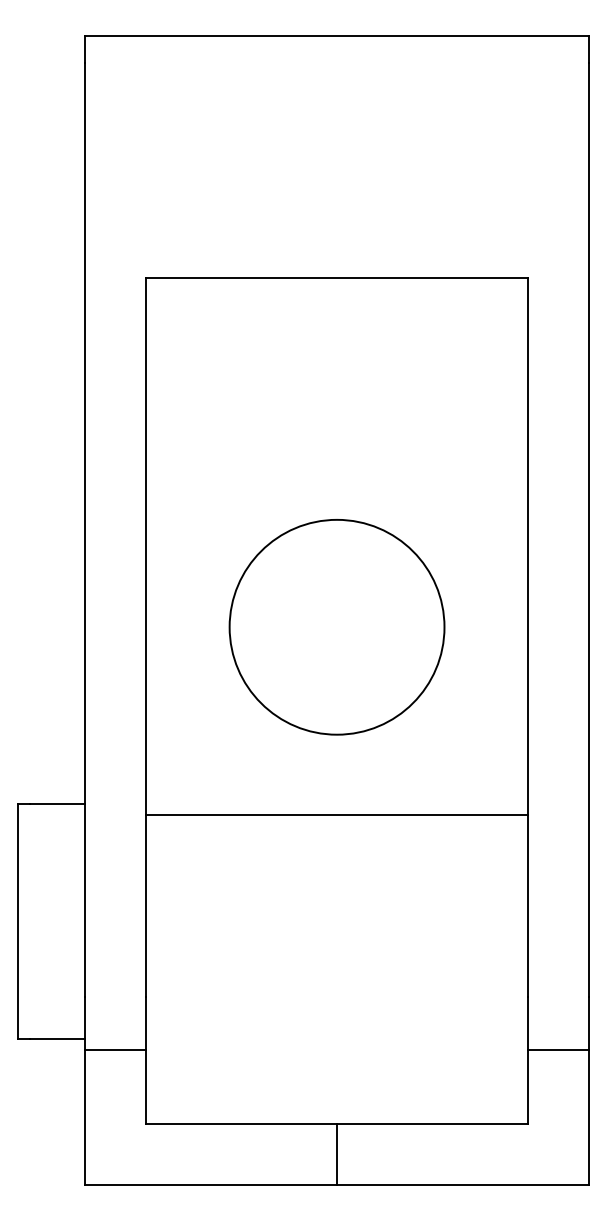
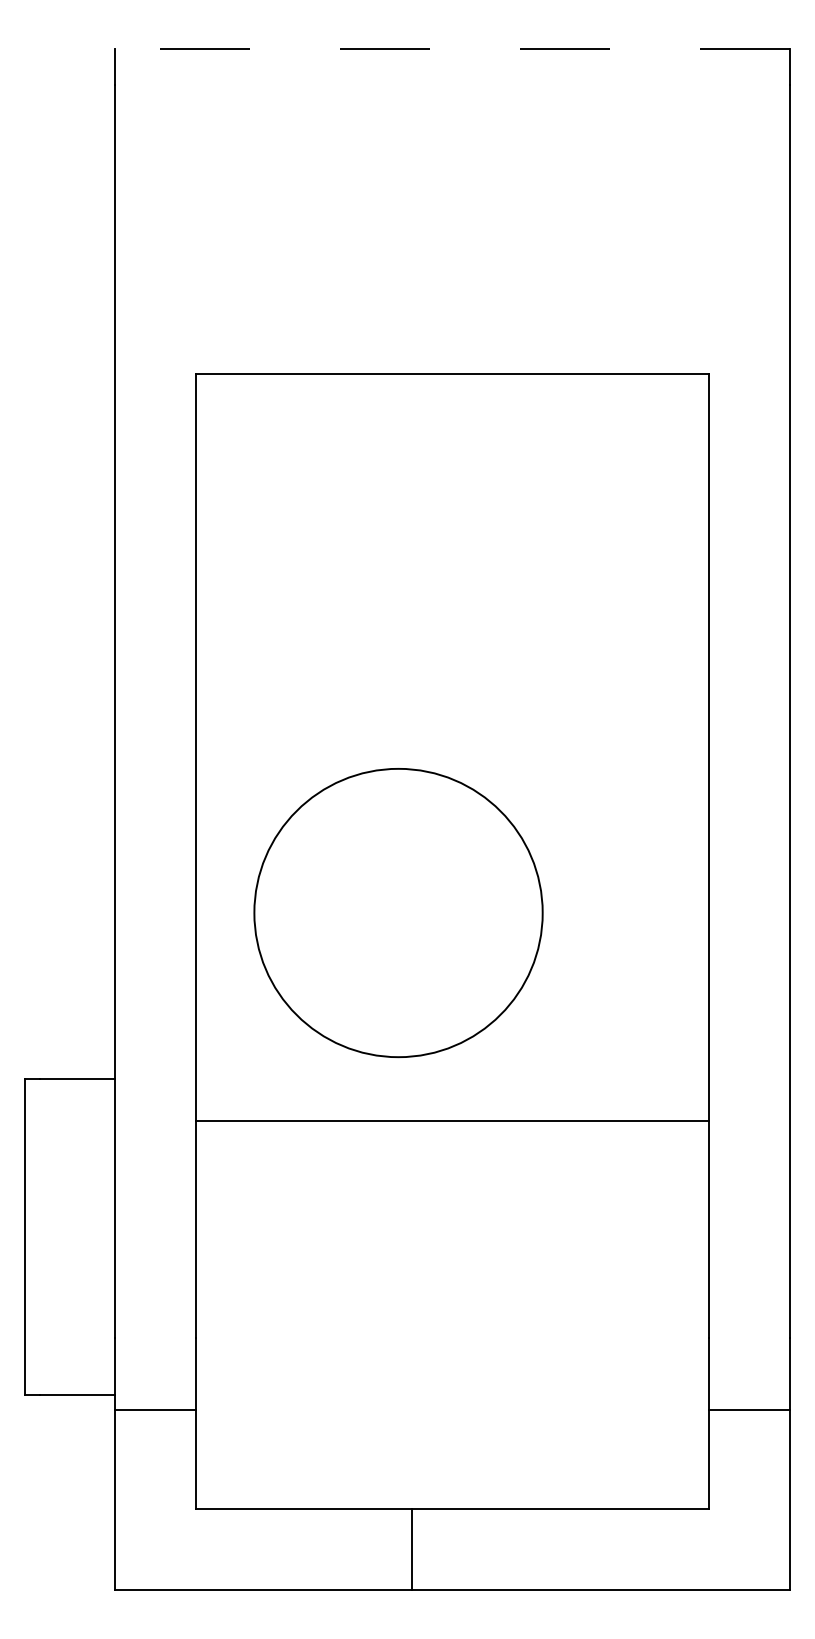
line: (337, 36) -> (452, 49), solid -> dashed
circle: (337, 627) -> (398, 913), moved
line: (337, 815) -> (452, 1121), moved
line: (337, 1153) -> (411, 1548), moved

